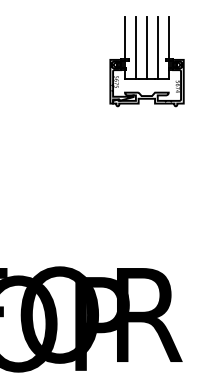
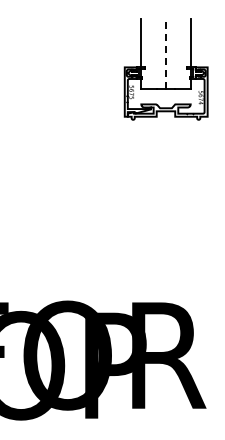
line: (135, 48) -> (153, 54), removed
line: (147, 48) -> (166, 54), solid -> dashed
line: (157, 48) -> (178, 54), removed

